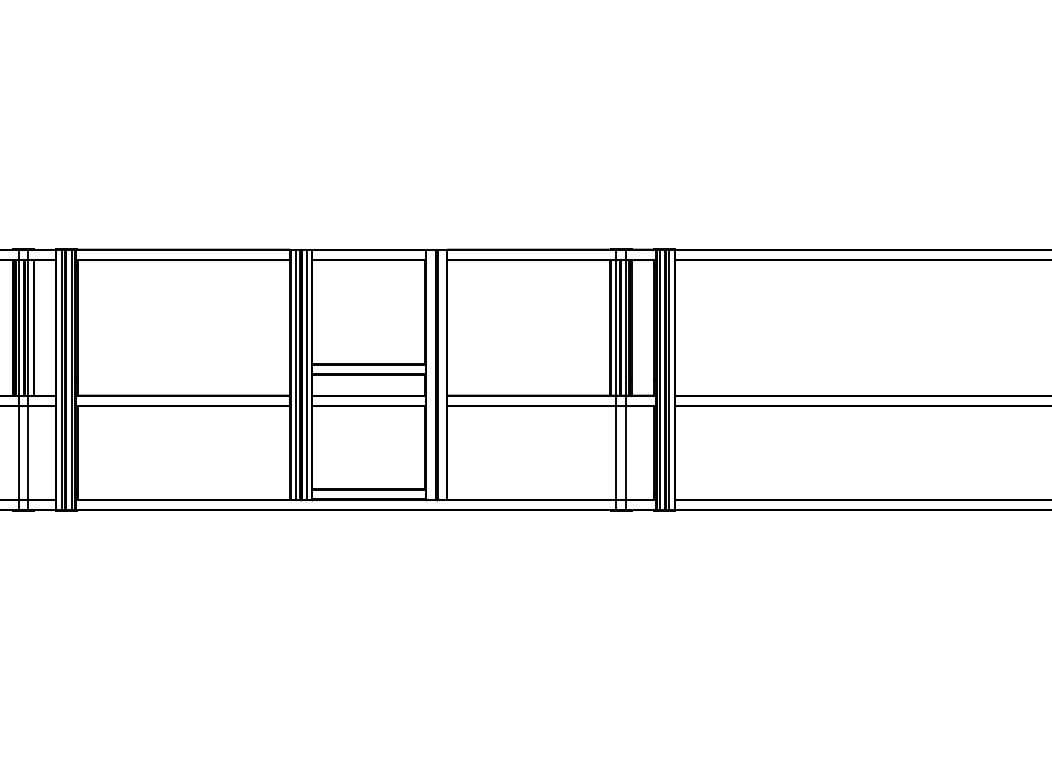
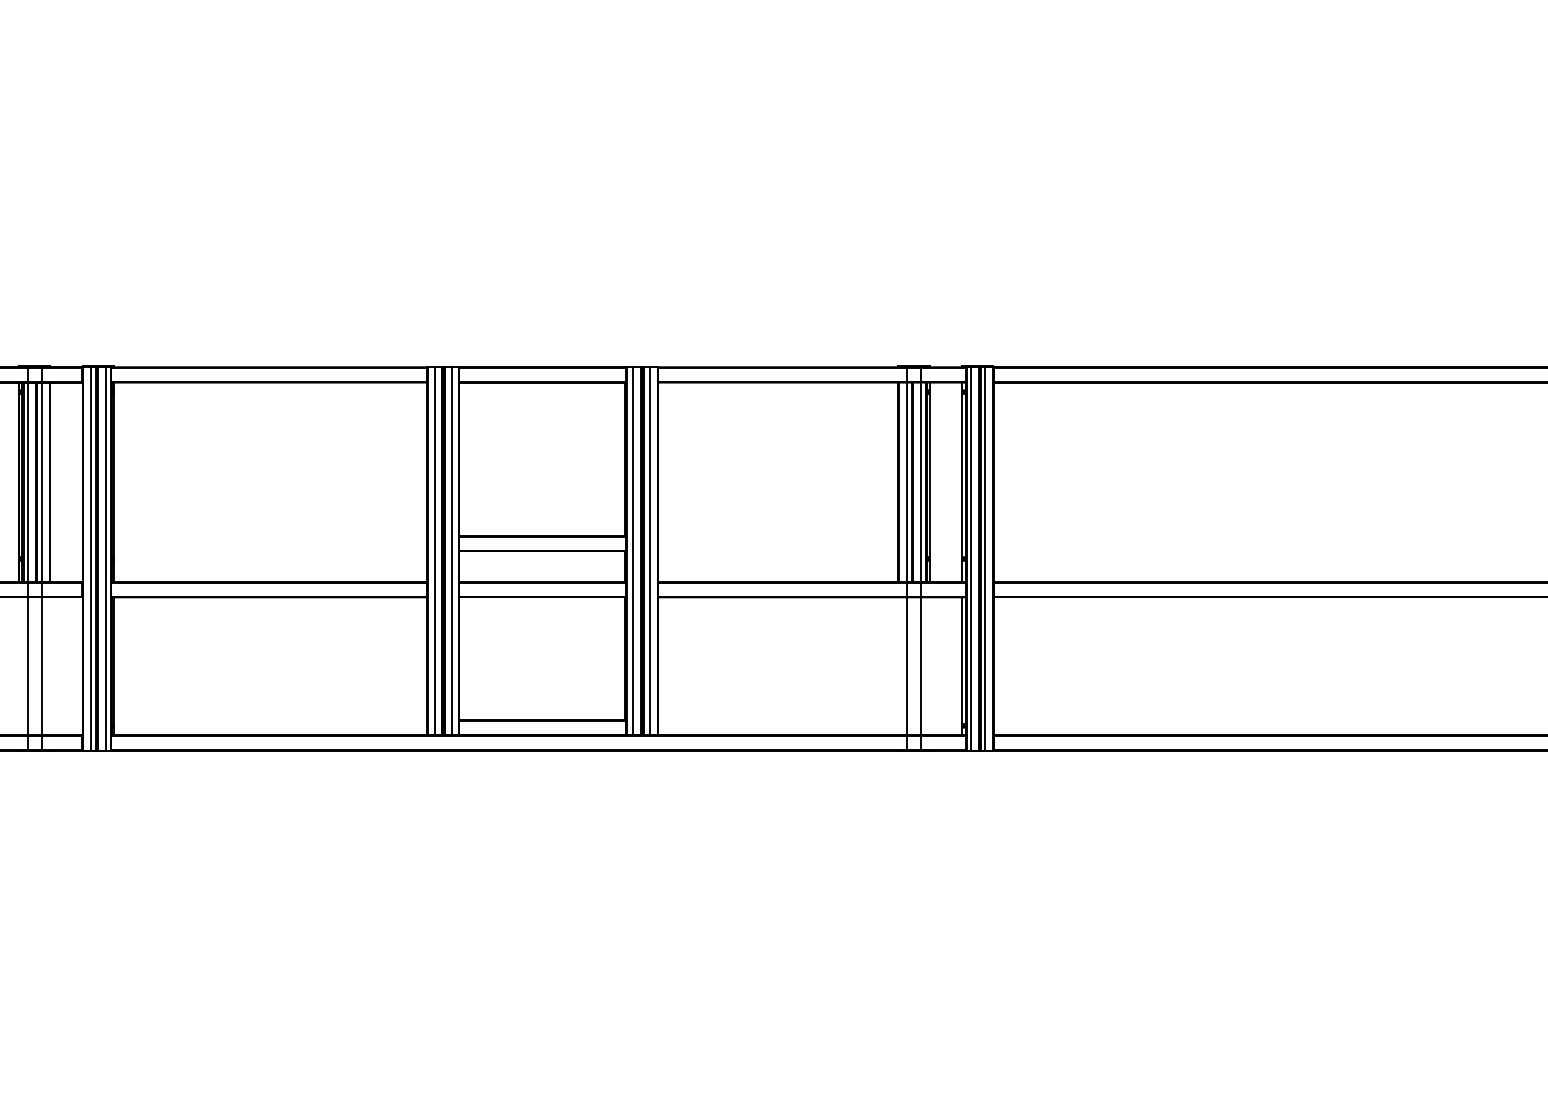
line: (430, 374) -> (633, 550), added
line: (441, 374) -> (649, 550), added

